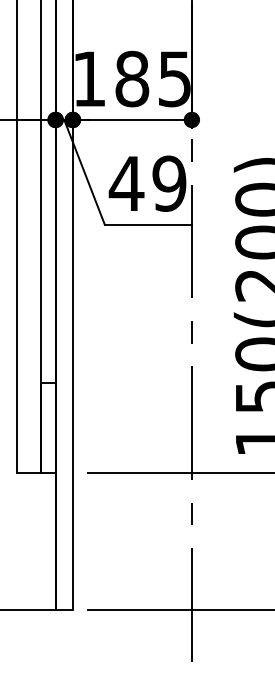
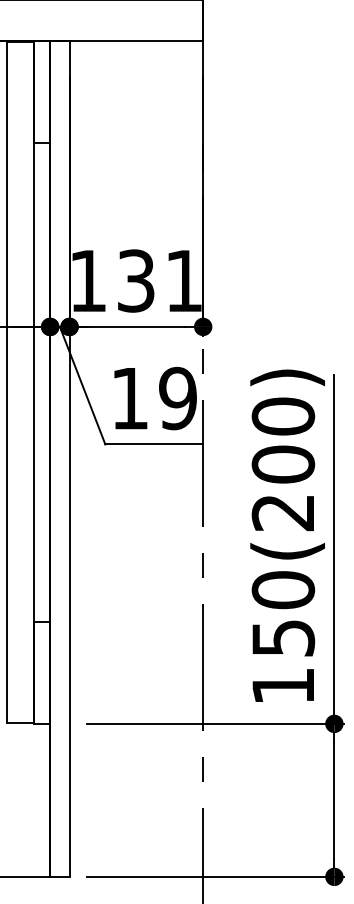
text: (152, 78) -> (159, 280), 185 -> 131
text: (126, 183) -> (129, 398), 49 -> 19

